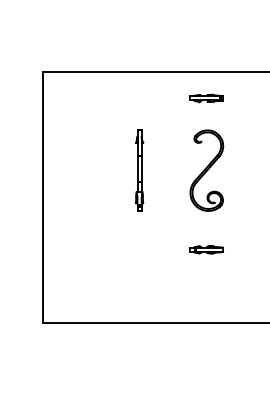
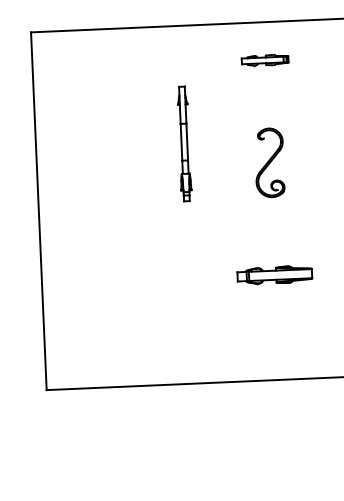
part: (139, 170) -> (184, 143), moved
part: (206, 170) -> (269, 162), size x0.6
part: (206, 249) -> (274, 274), size x1.6

